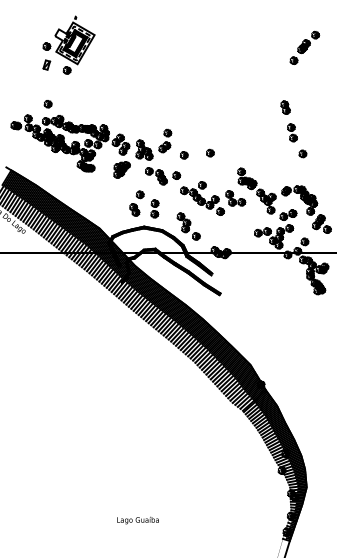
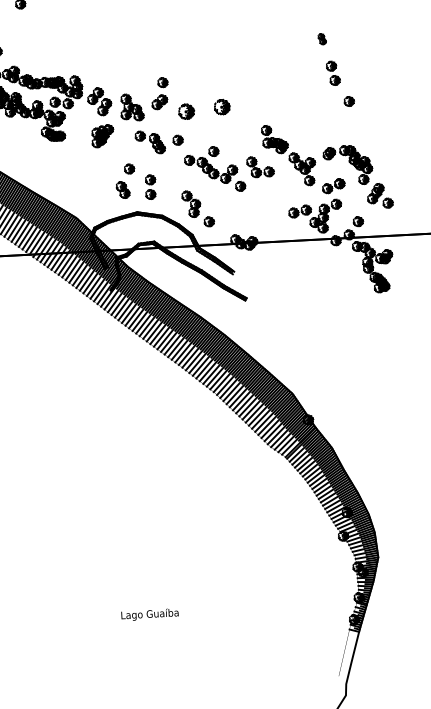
part: (285, 107) -> (322, 39), size x0.6
part: (210, 152) -> (222, 106), size x1.6
part: (184, 155) -> (187, 112), size x1.6

